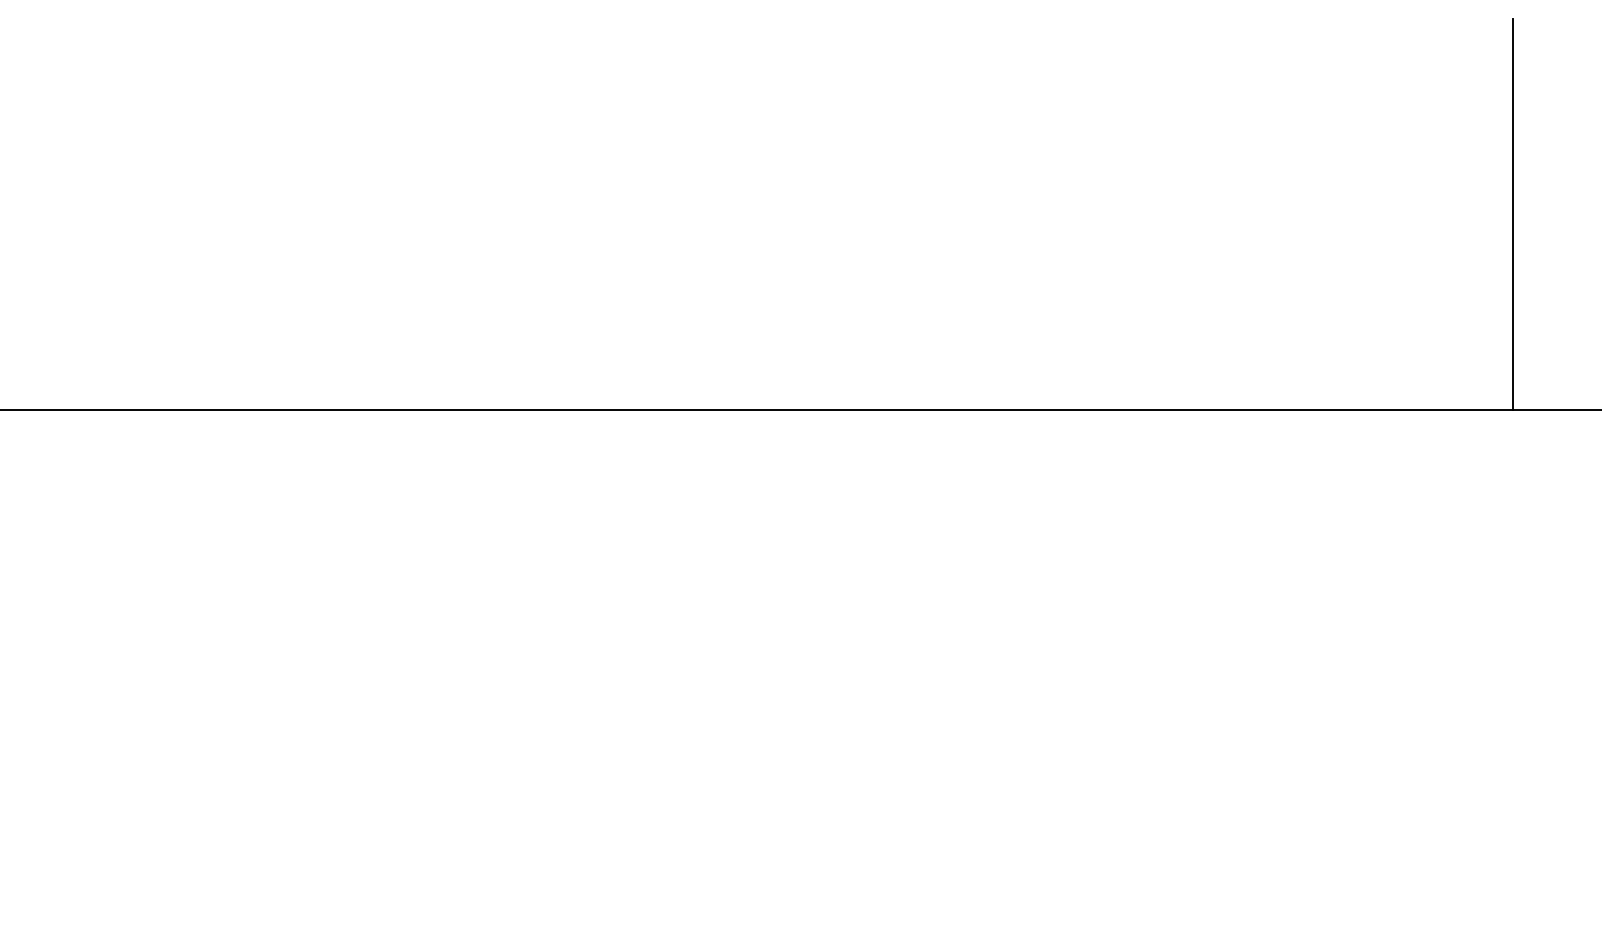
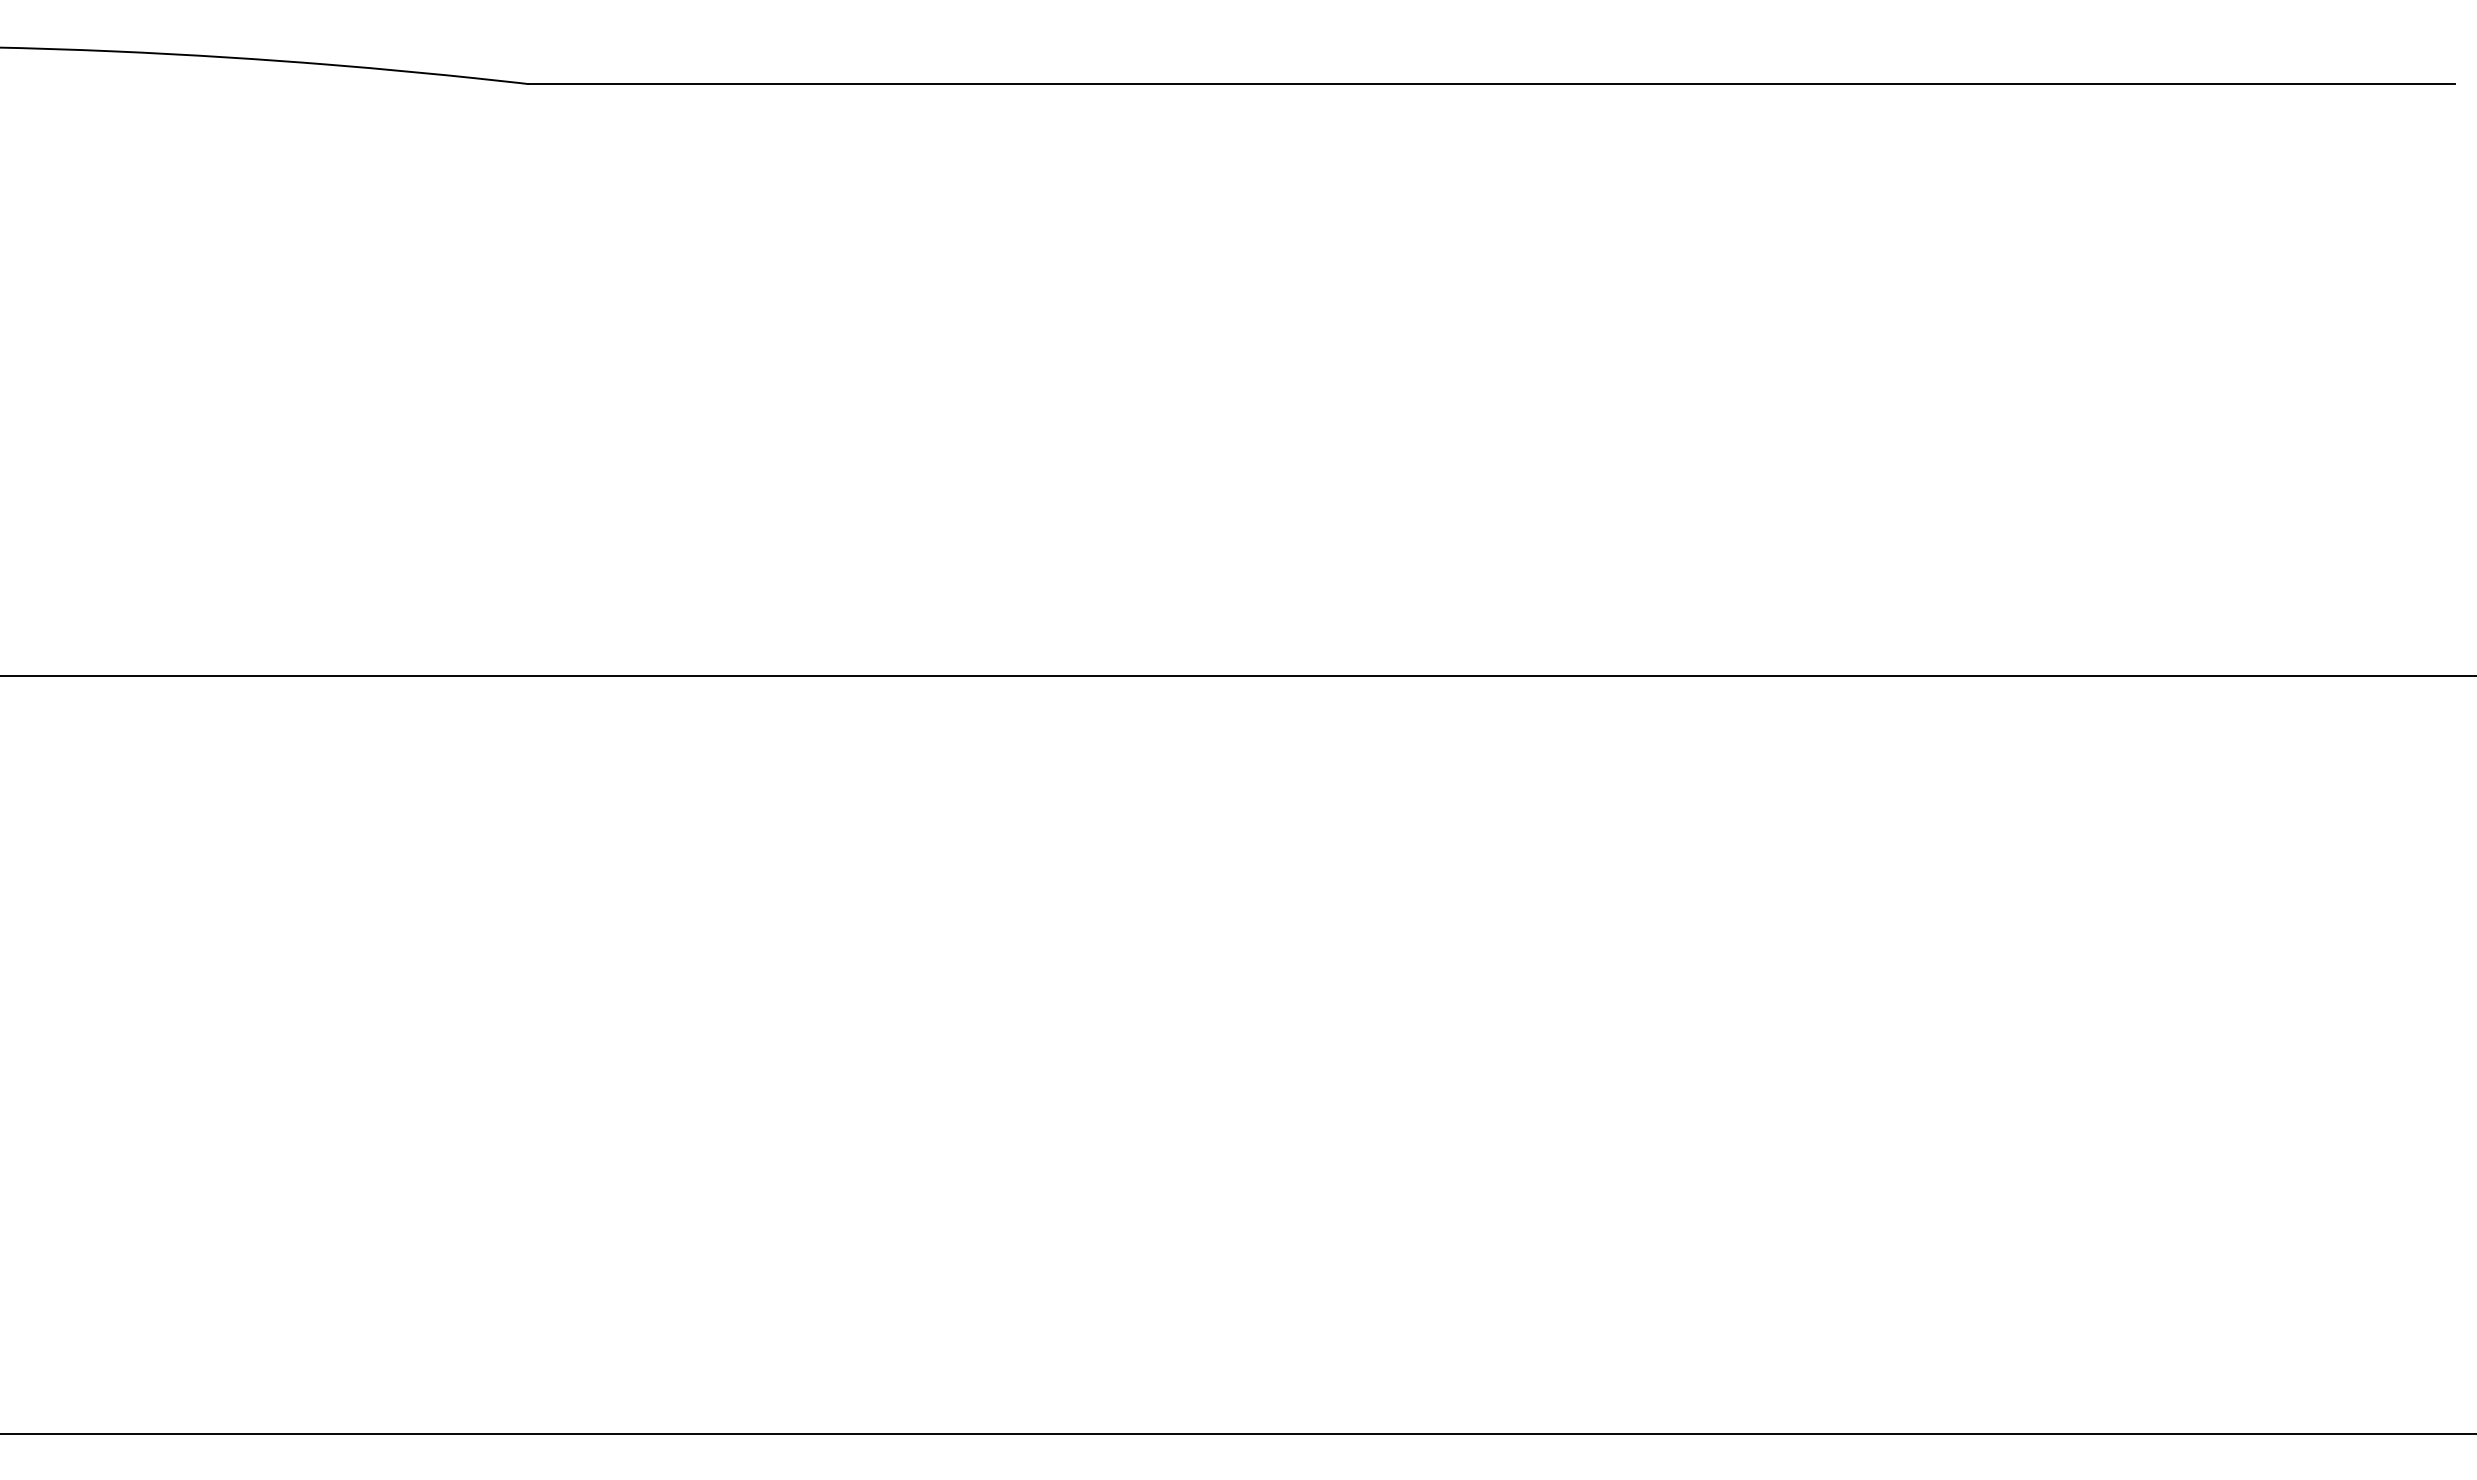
line: (1512, 214) -> (2423, 415), removed

